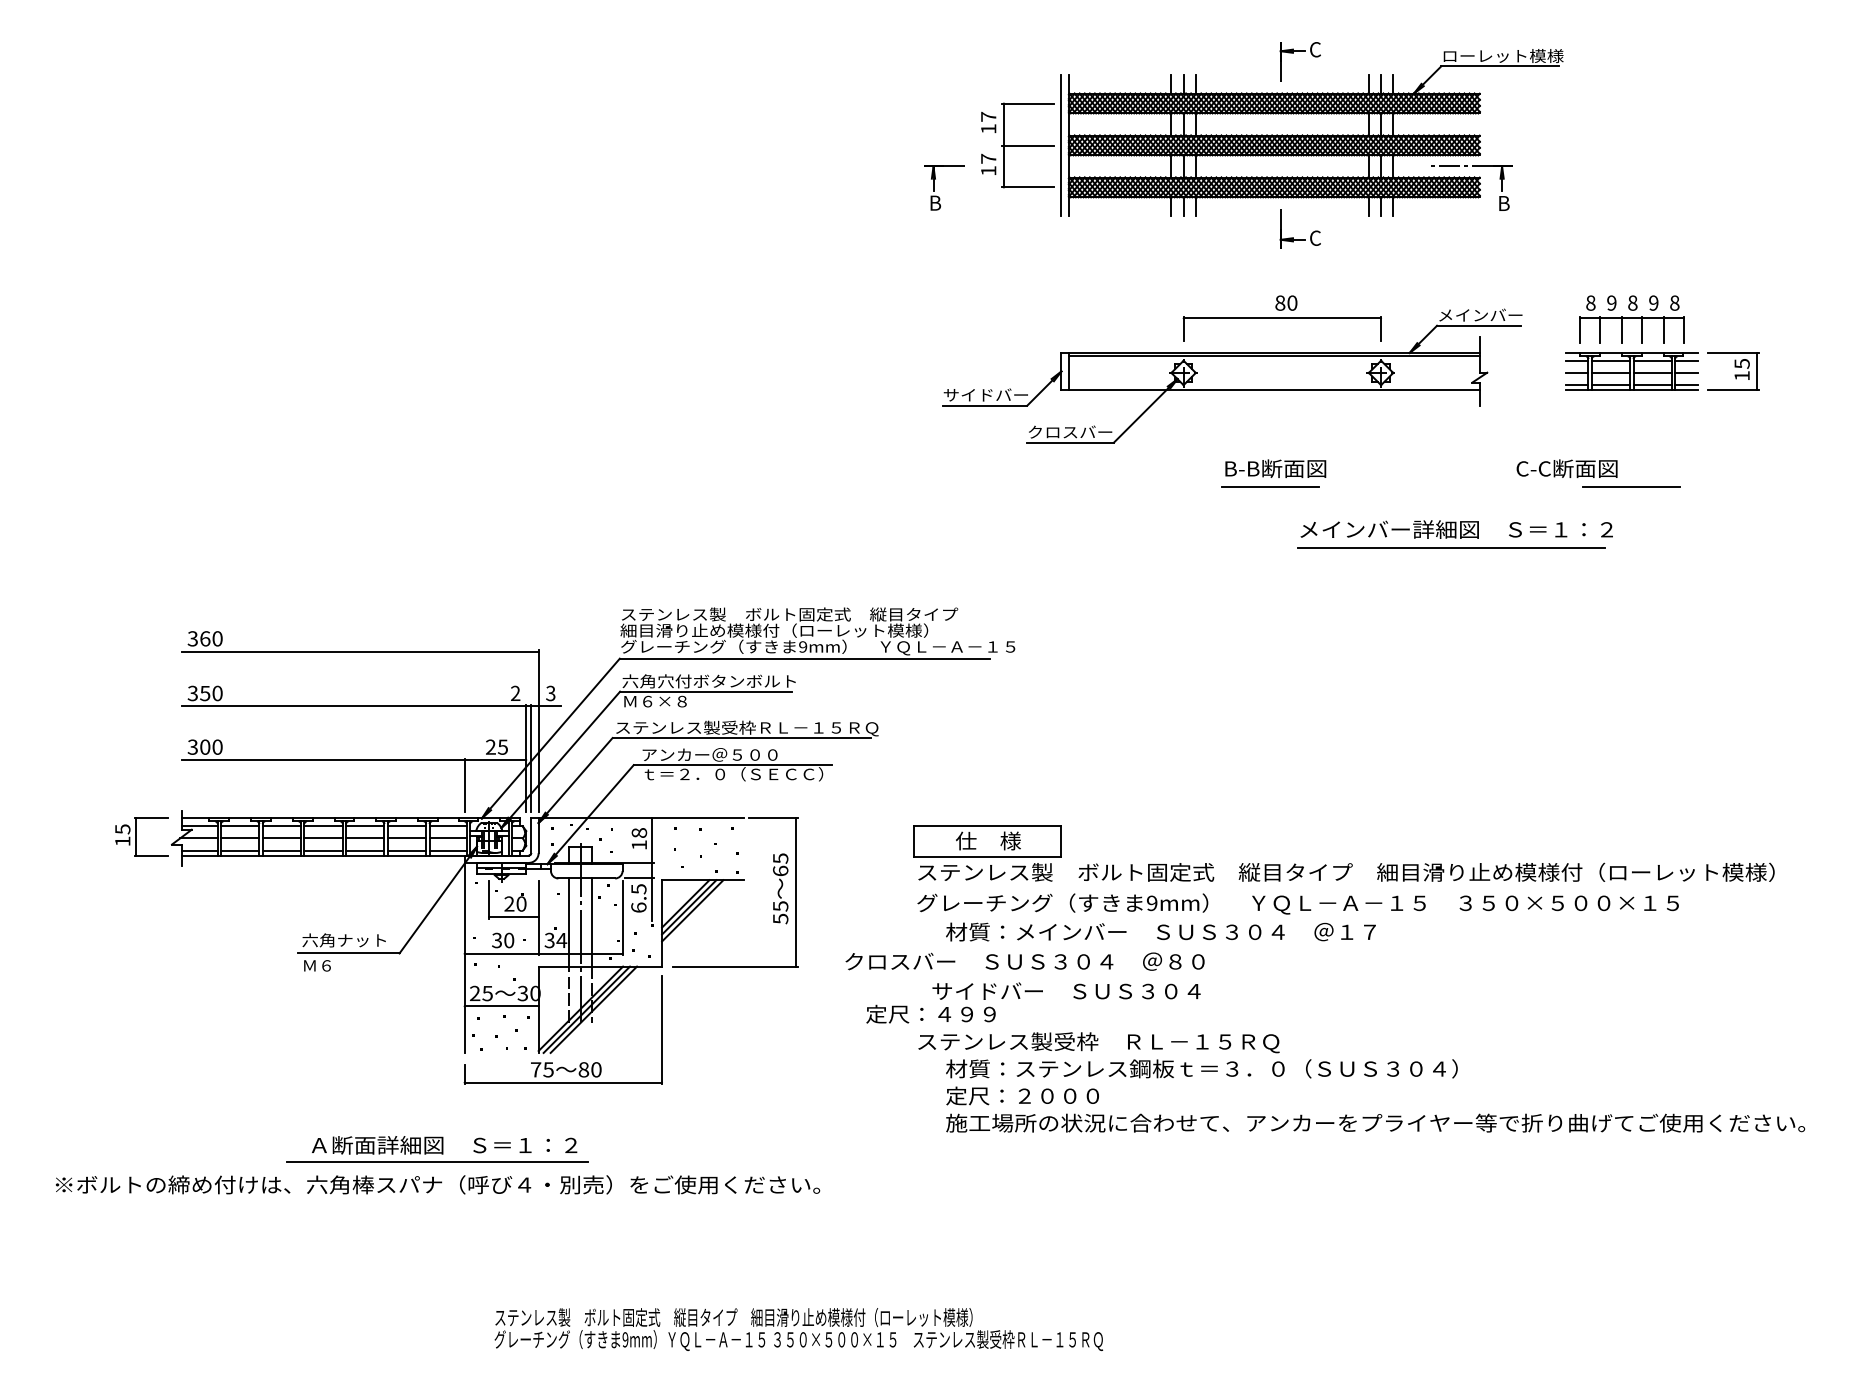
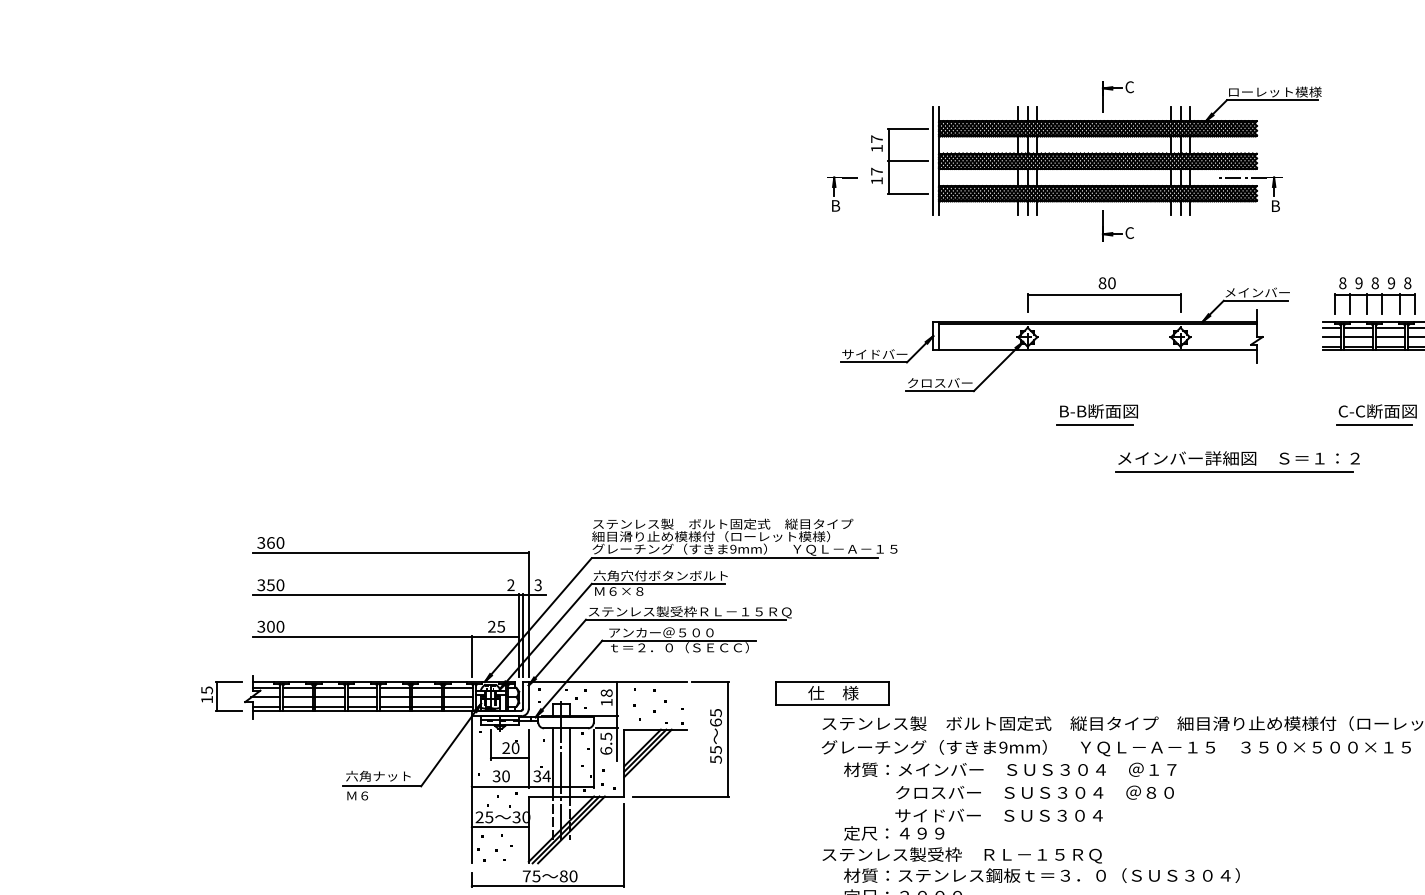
text: (1566, 468) -> (1377, 411), moved
part: (987, 841) -> (832, 693), moved
text: (1024, 961) -> (1034, 792), moved
text: (1033, 1002) -> (973, 824), moved

